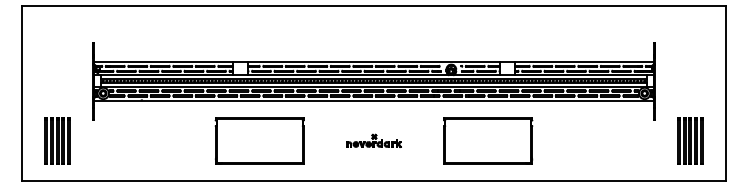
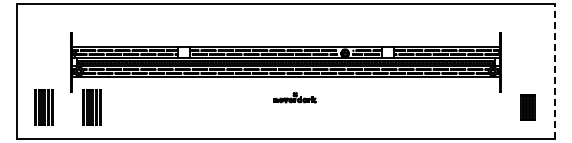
line: (725, 93) -> (554, 71), solid -> dashed
part: (119, 140) -> (91, 107), added
part: (259, 140) -> (198, 107), removed
part: (373, 140) -> (294, 97), moved
part: (487, 140) -> (372, 107), removed
part: (689, 140) -> (527, 107), size x0.7

